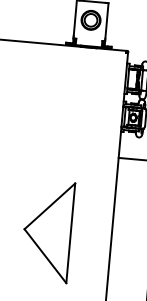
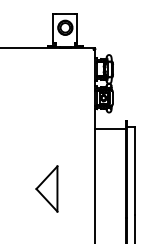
part: (47, 230) -> (46, 188), size x0.6

